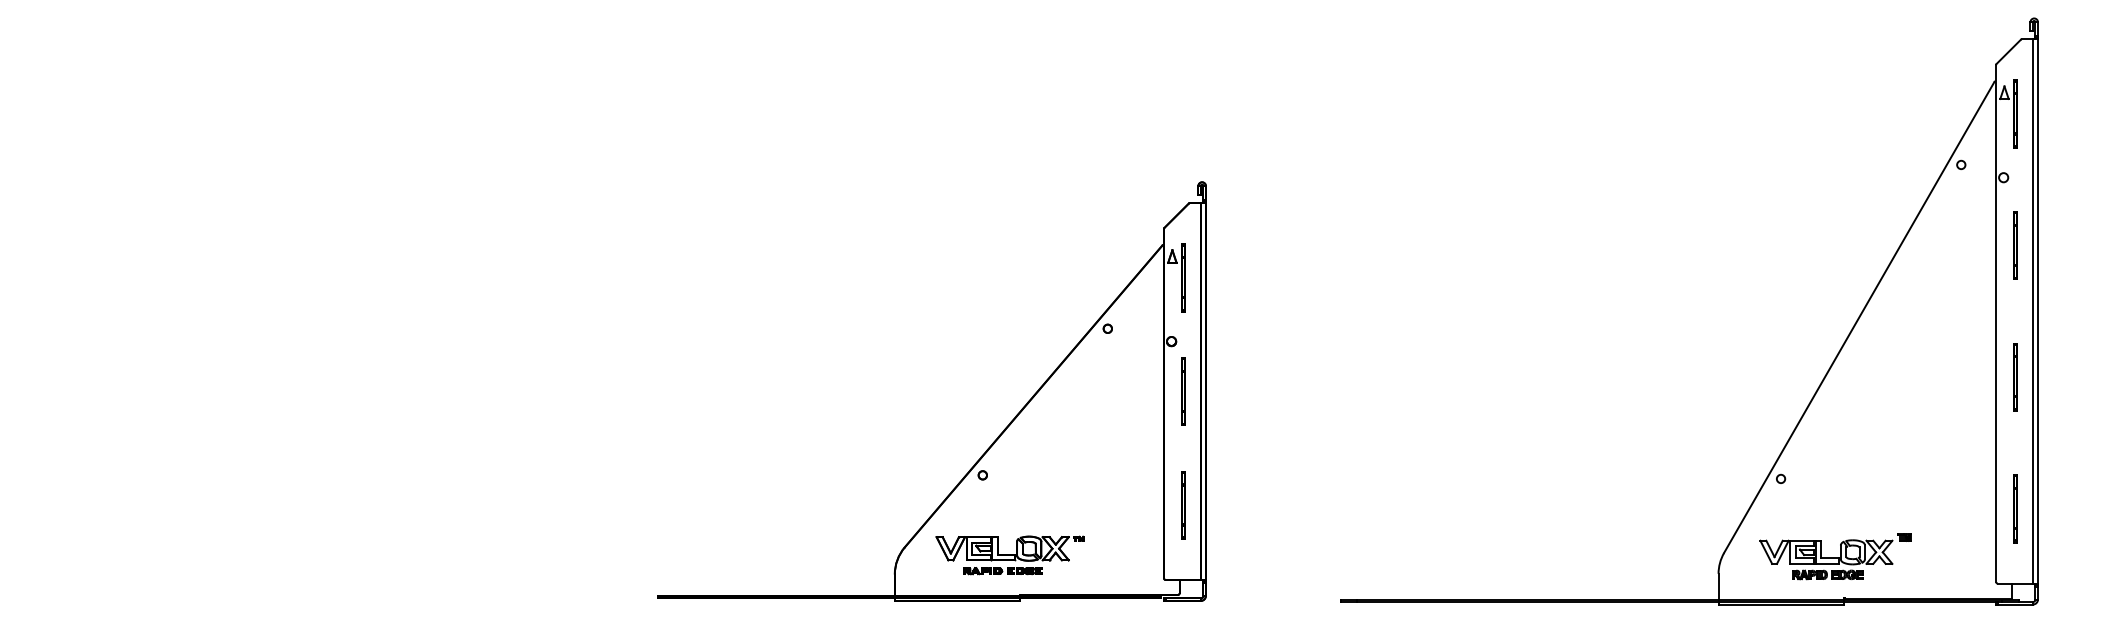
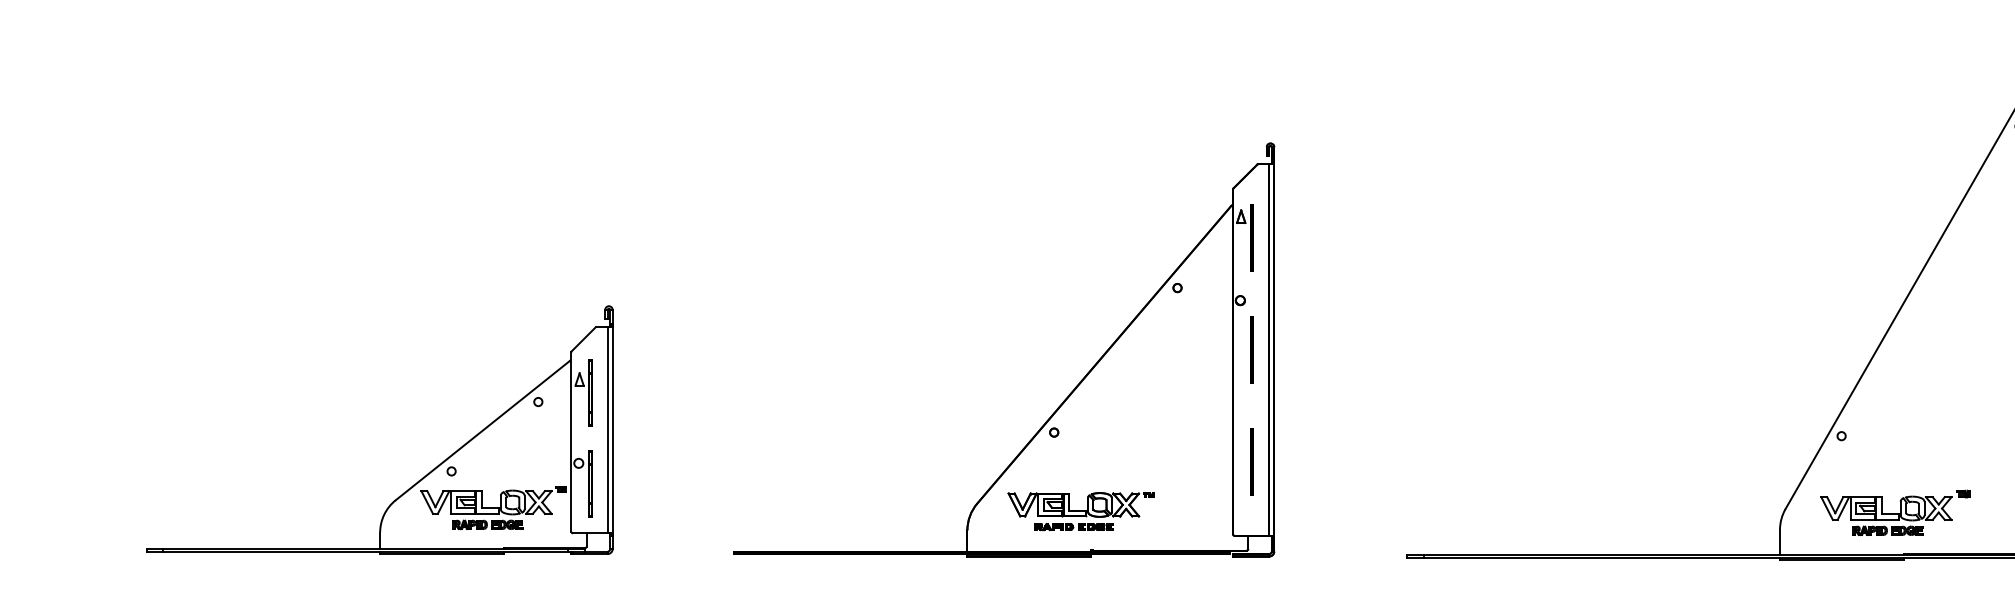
part: (341, 521) -> (421, 478), added

